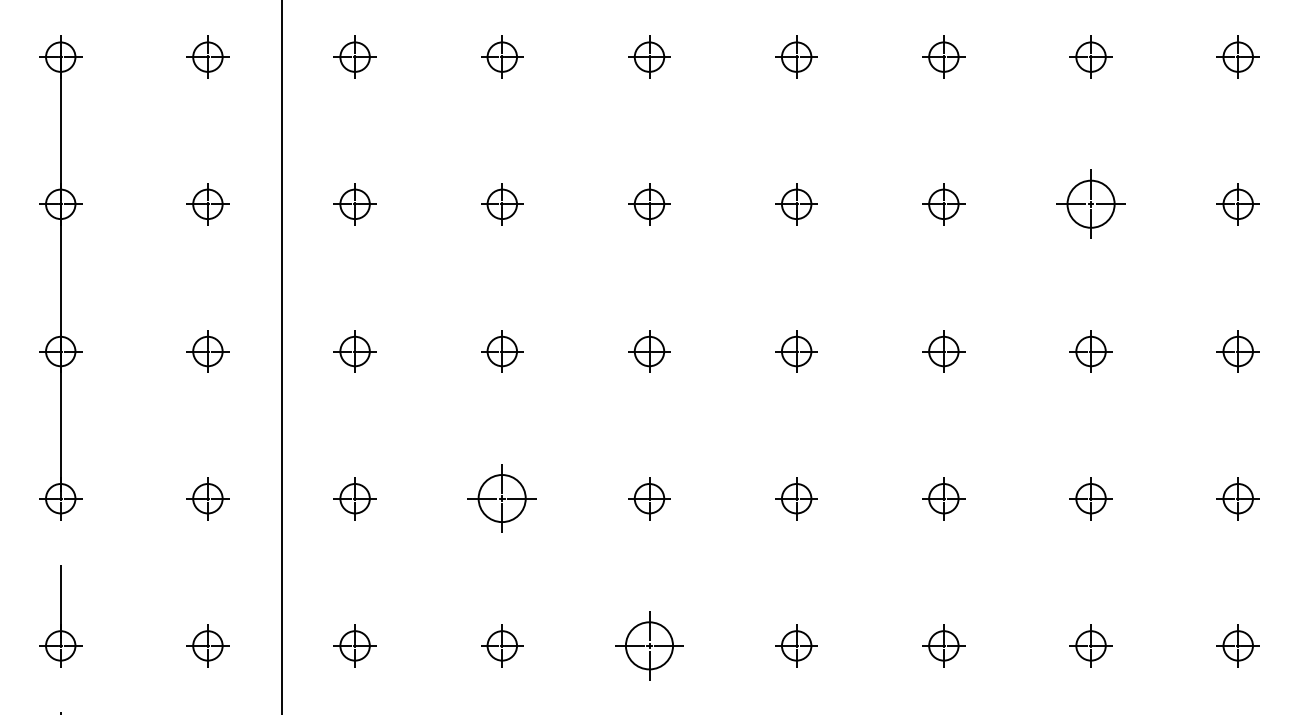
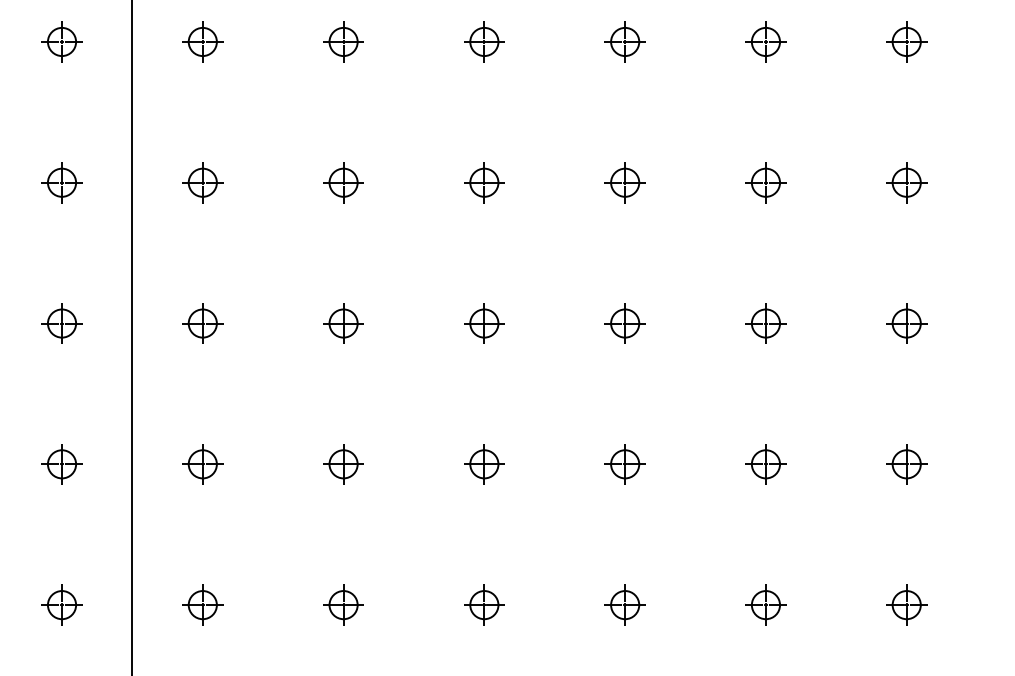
part: (1090, 204) -> (906, 182), size x0.62
part: (502, 498) -> (343, 464), size x0.62
part: (649, 645) -> (484, 604), size x0.62

